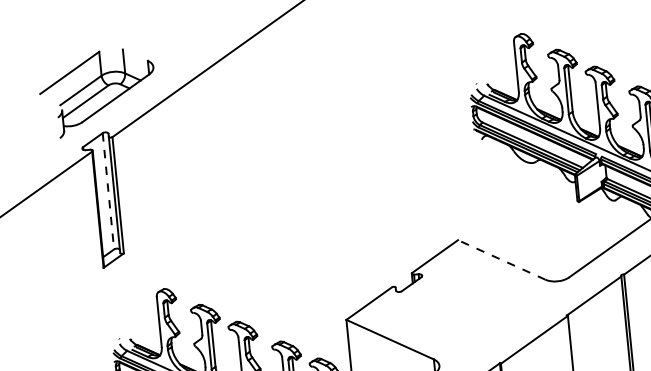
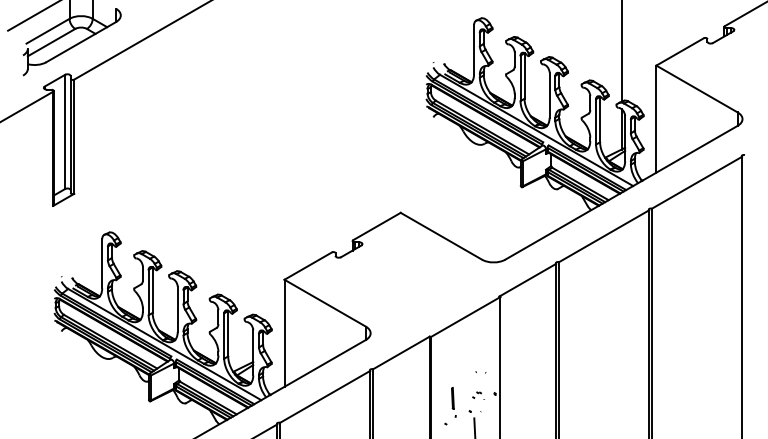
line: (108, 191) -> (65, 132), dashed -> solid
line: (501, 260) -> (441, 236), dashed -> solid

